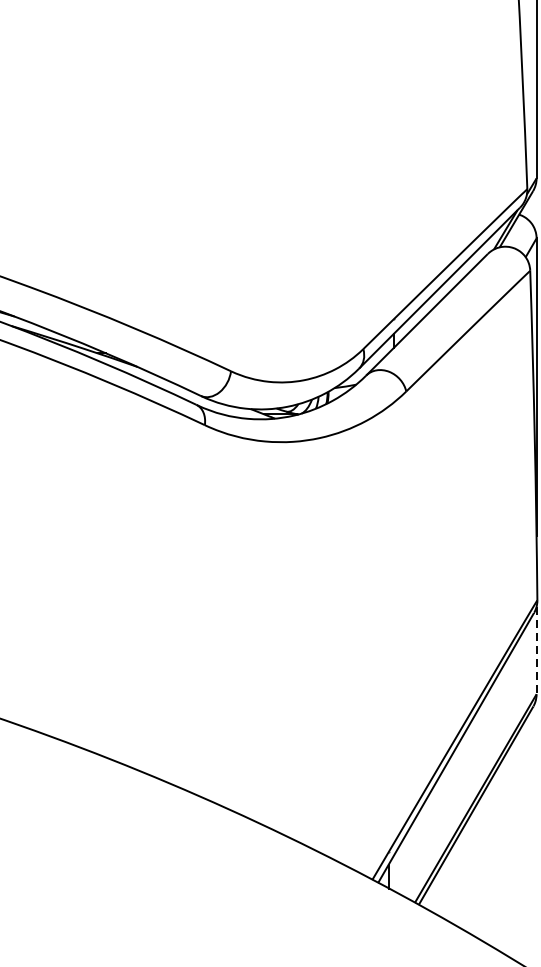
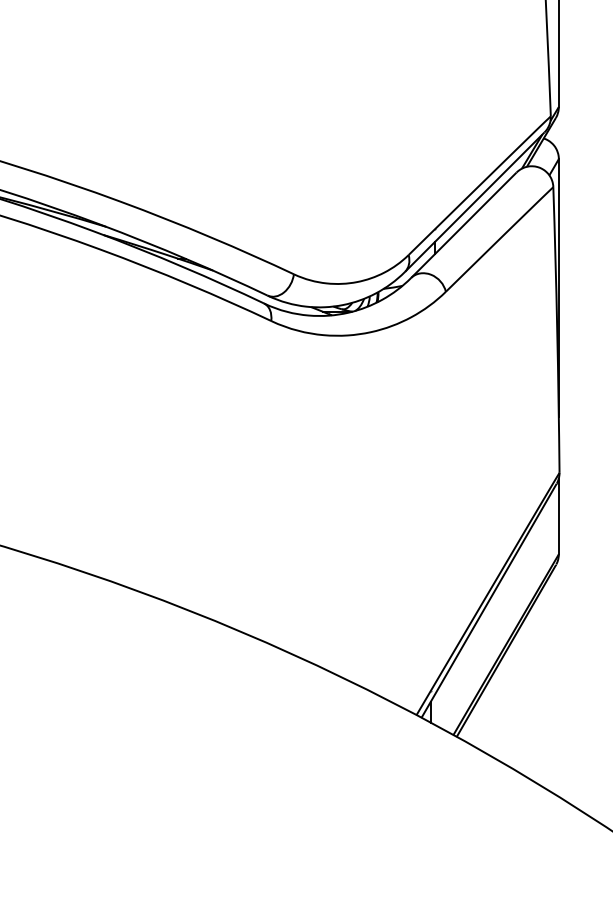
line: (536, 650) -> (558, 516), dashed -> solid

